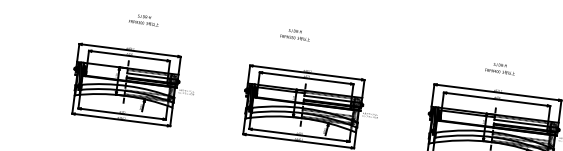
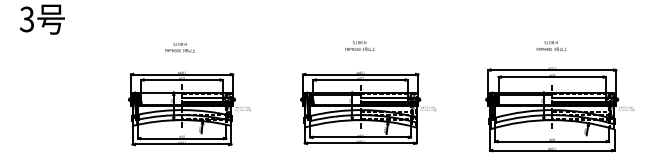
text: (143, 19) -> (179, 47), moved
text: (294, 34) -> (359, 46), moved

